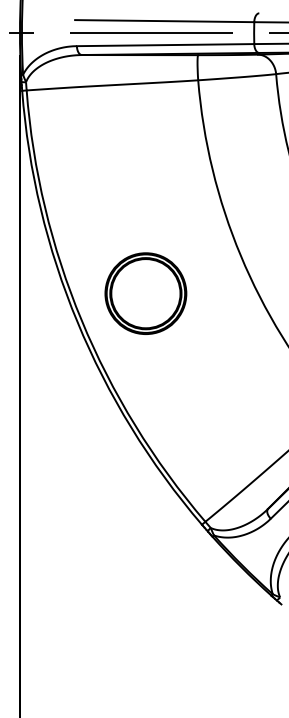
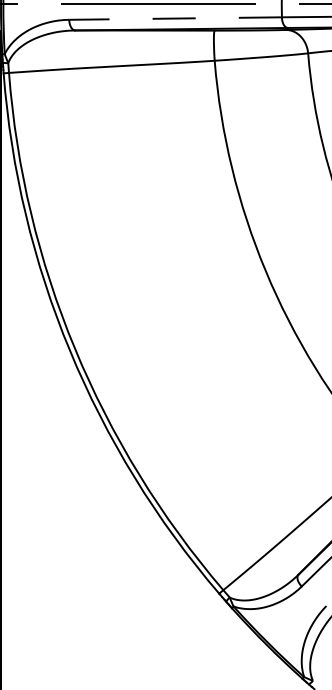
line: (165, 45) -> (175, 19), solid -> dashed
part: (145, 293) -> (151, 316), removed

